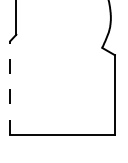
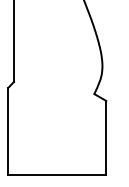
line: (10, 87) -> (8, 131), dashed -> solid

